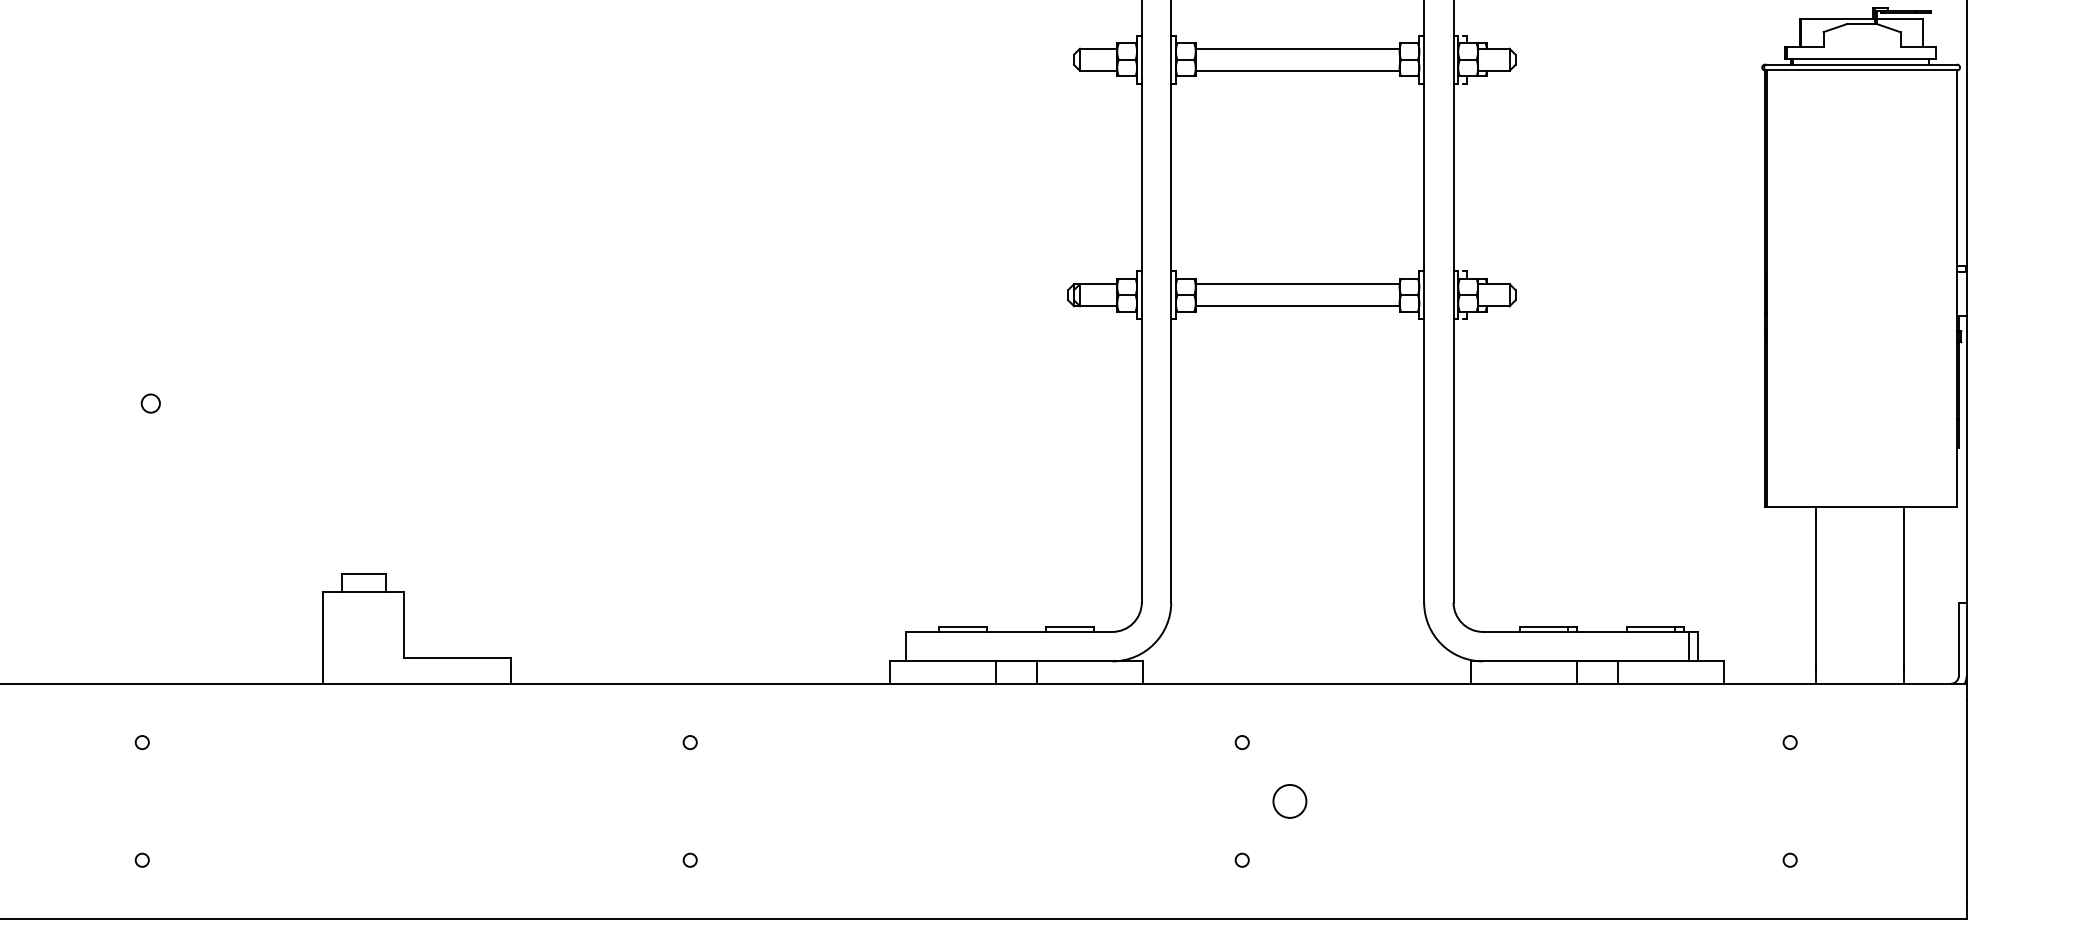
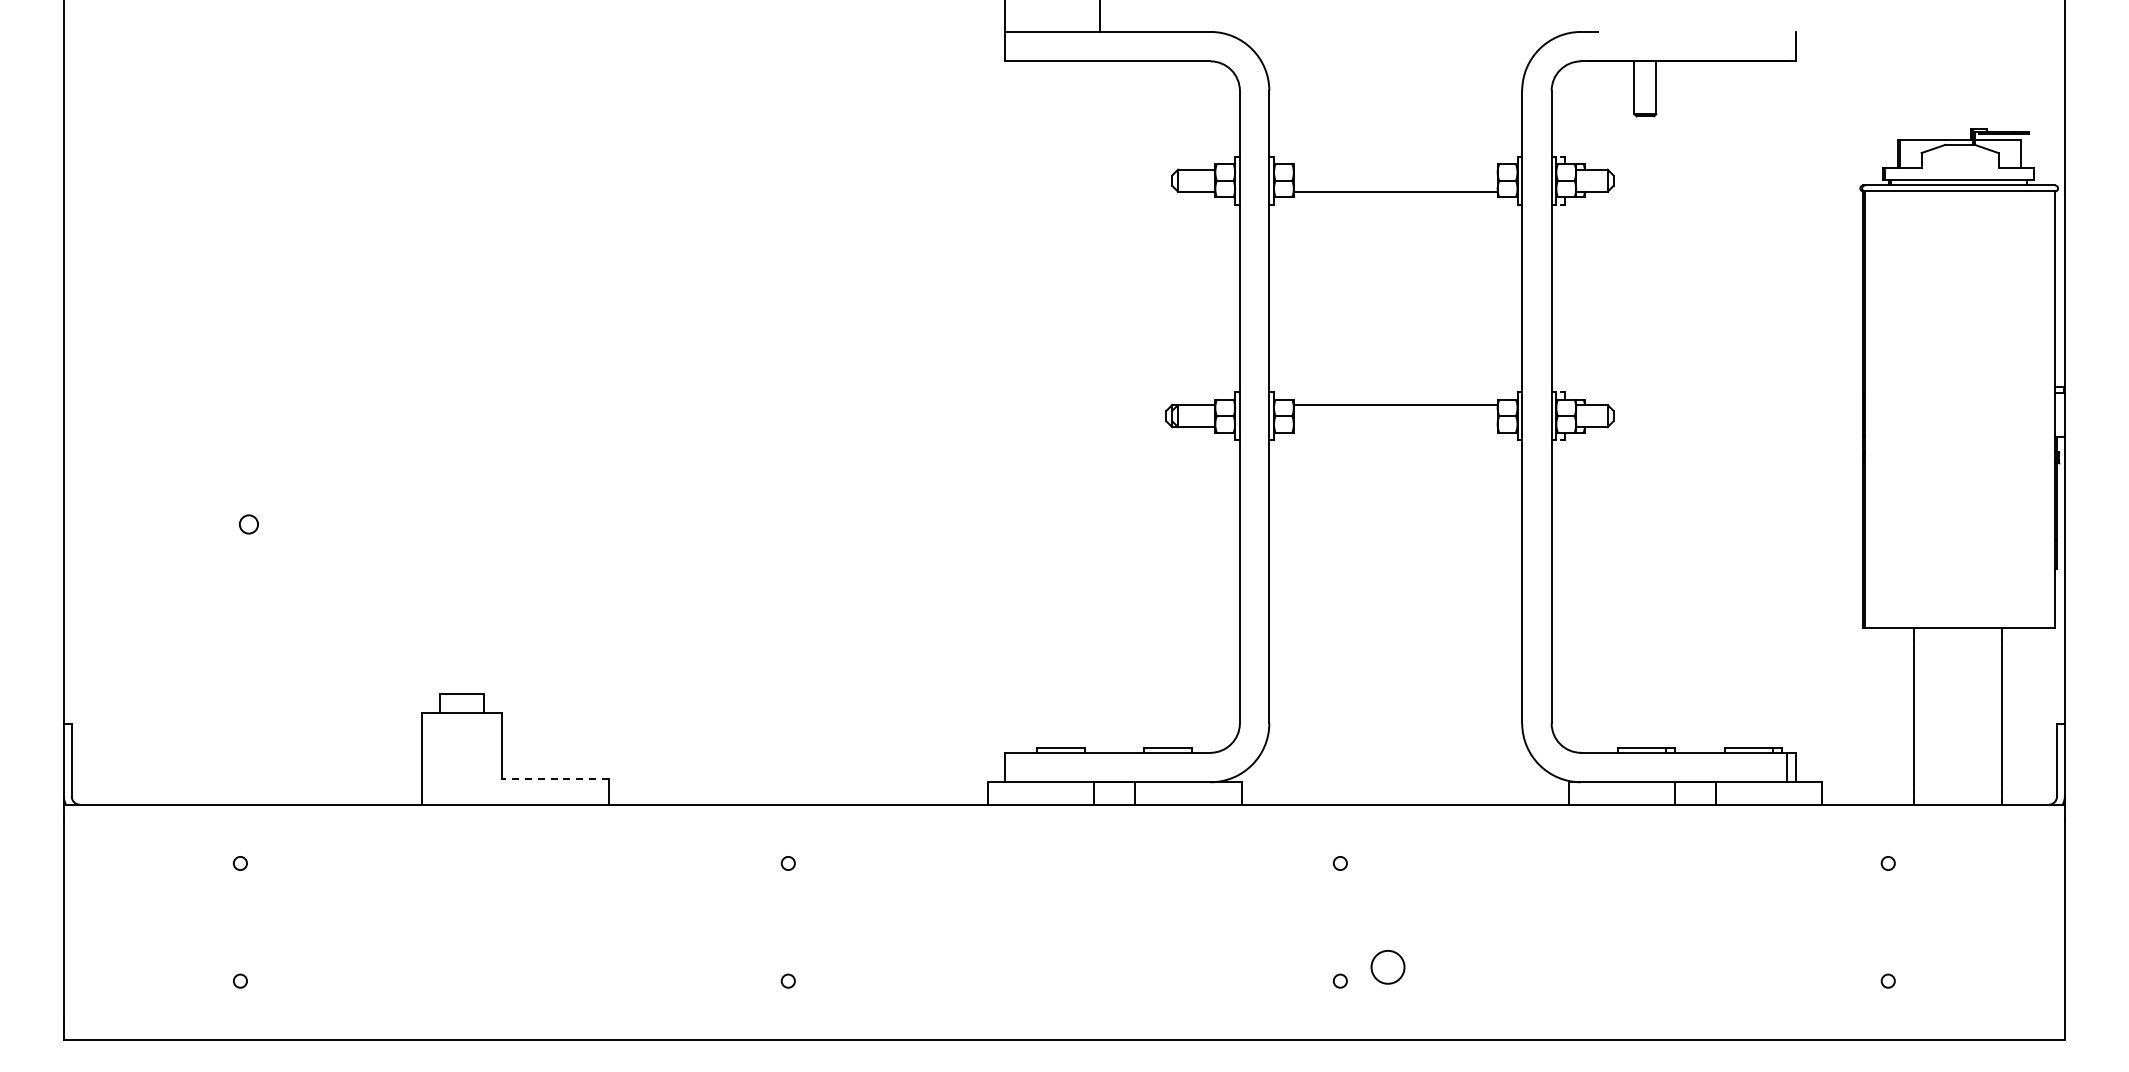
line: (1297, 48) -> (1395, 169), removed
line: (1297, 306) -> (1395, 427), removed
line: (457, 657) -> (555, 778), solid -> dashed
circle: (1289, 801) -> (1387, 967), moved

